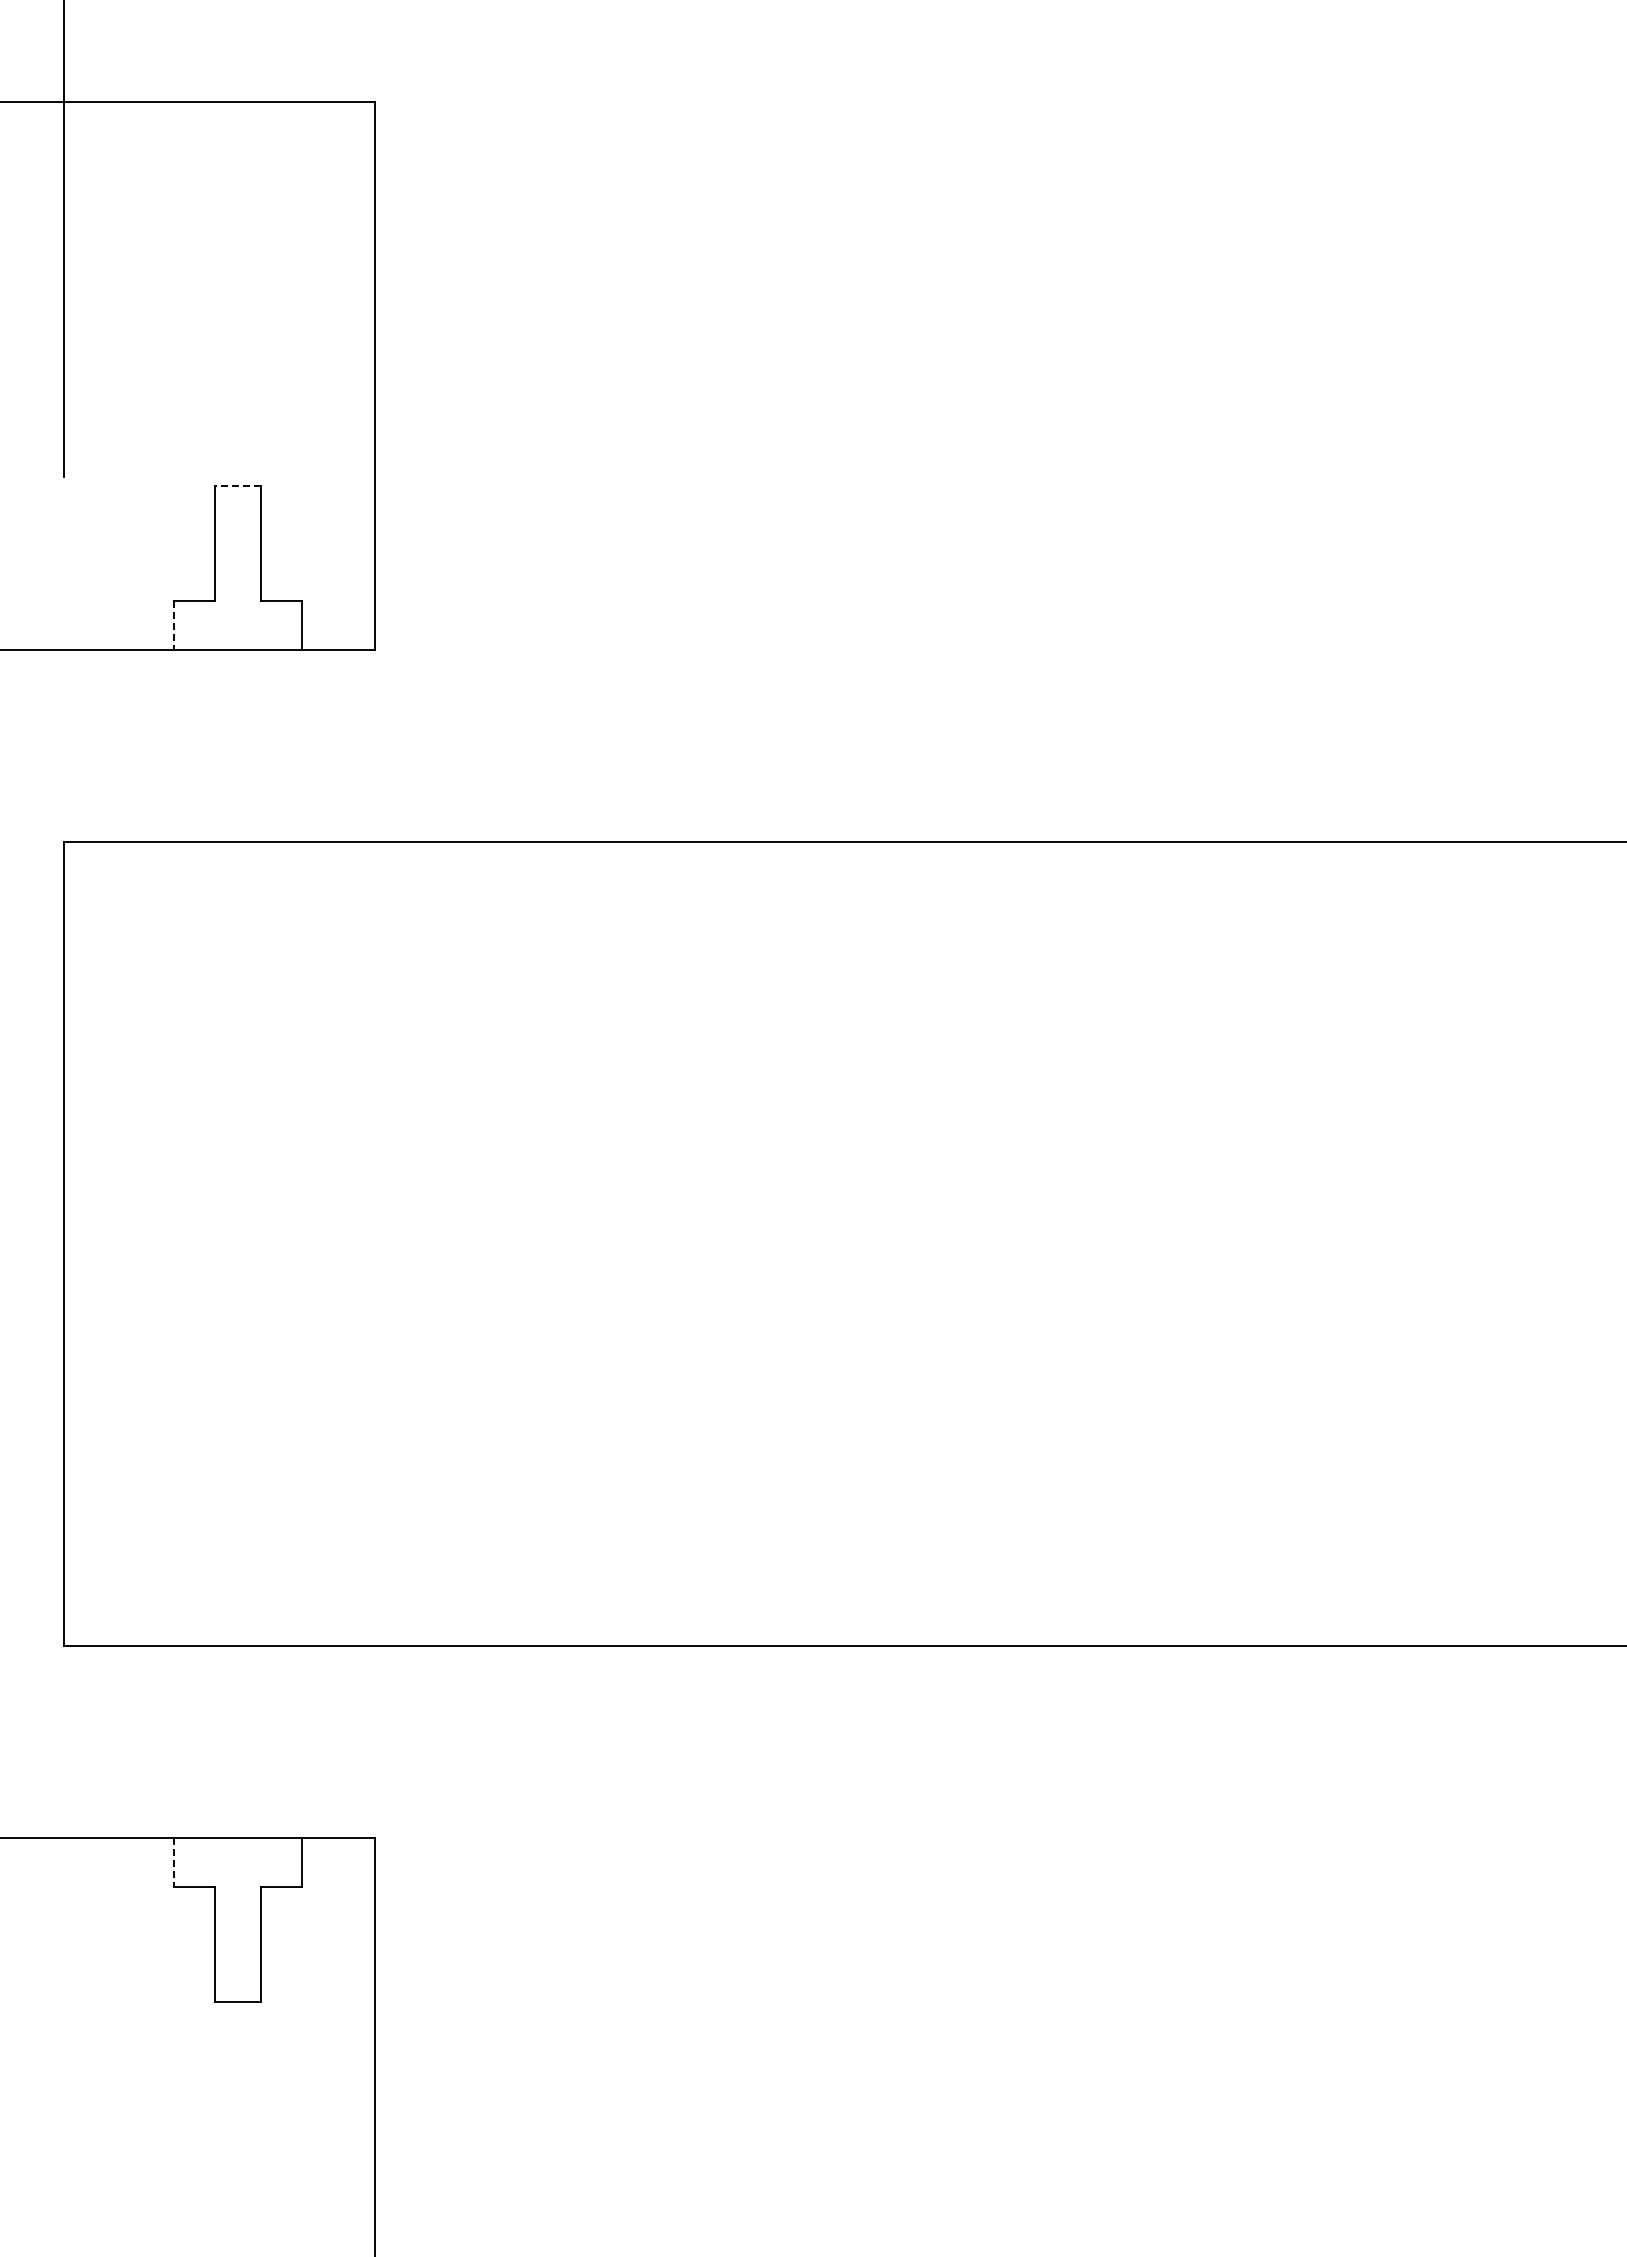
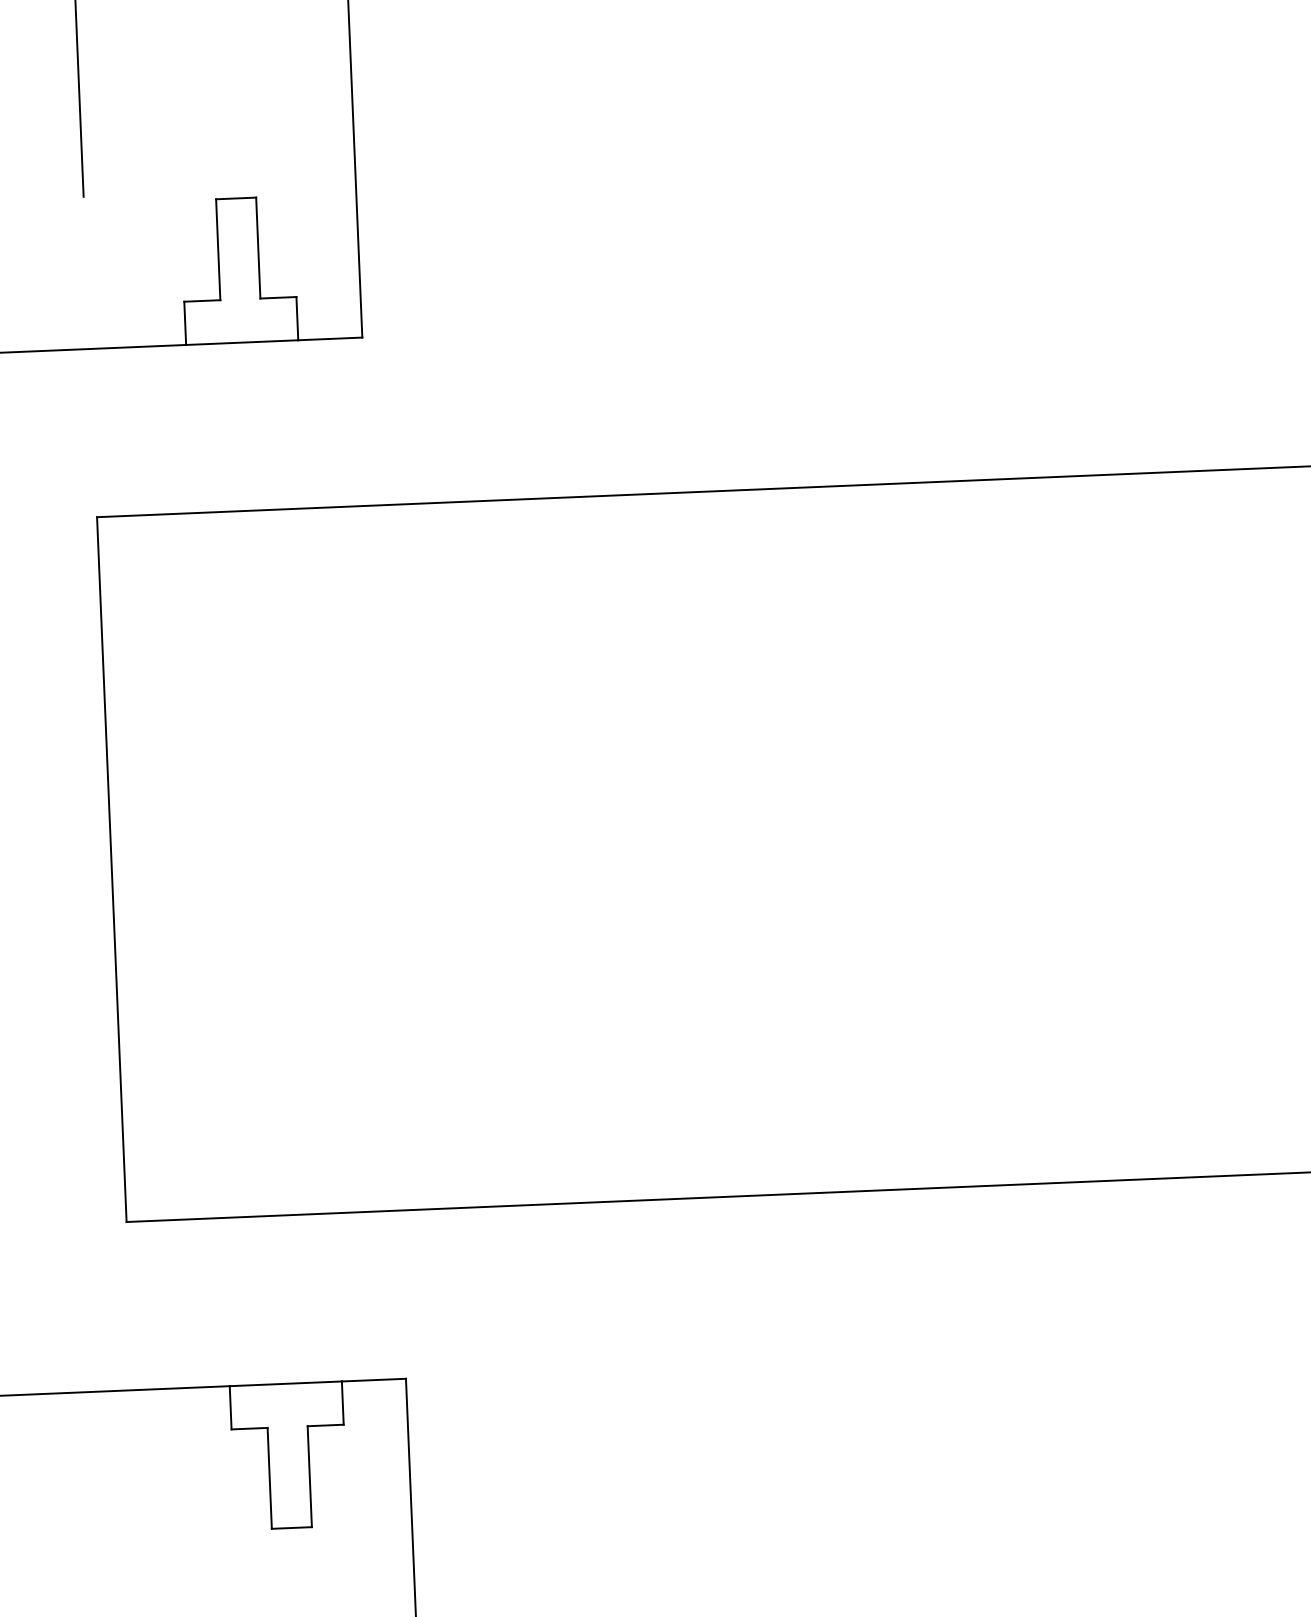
line: (237, 486) -> (235, 198), dashed -> solid
line: (173, 625) -> (184, 323), dashed -> solid
line: (173, 1862) -> (230, 1407), dashed -> solid

